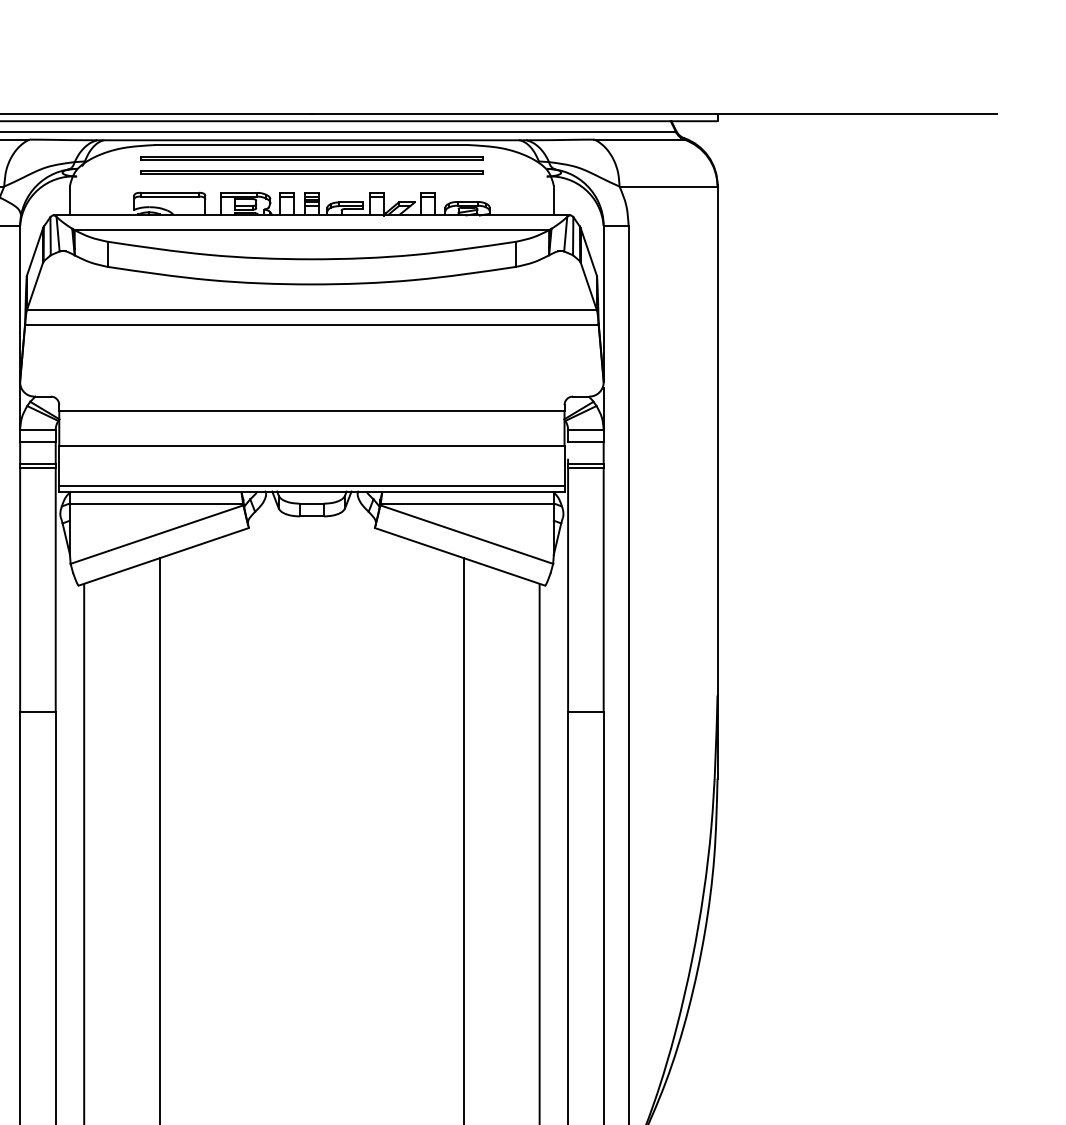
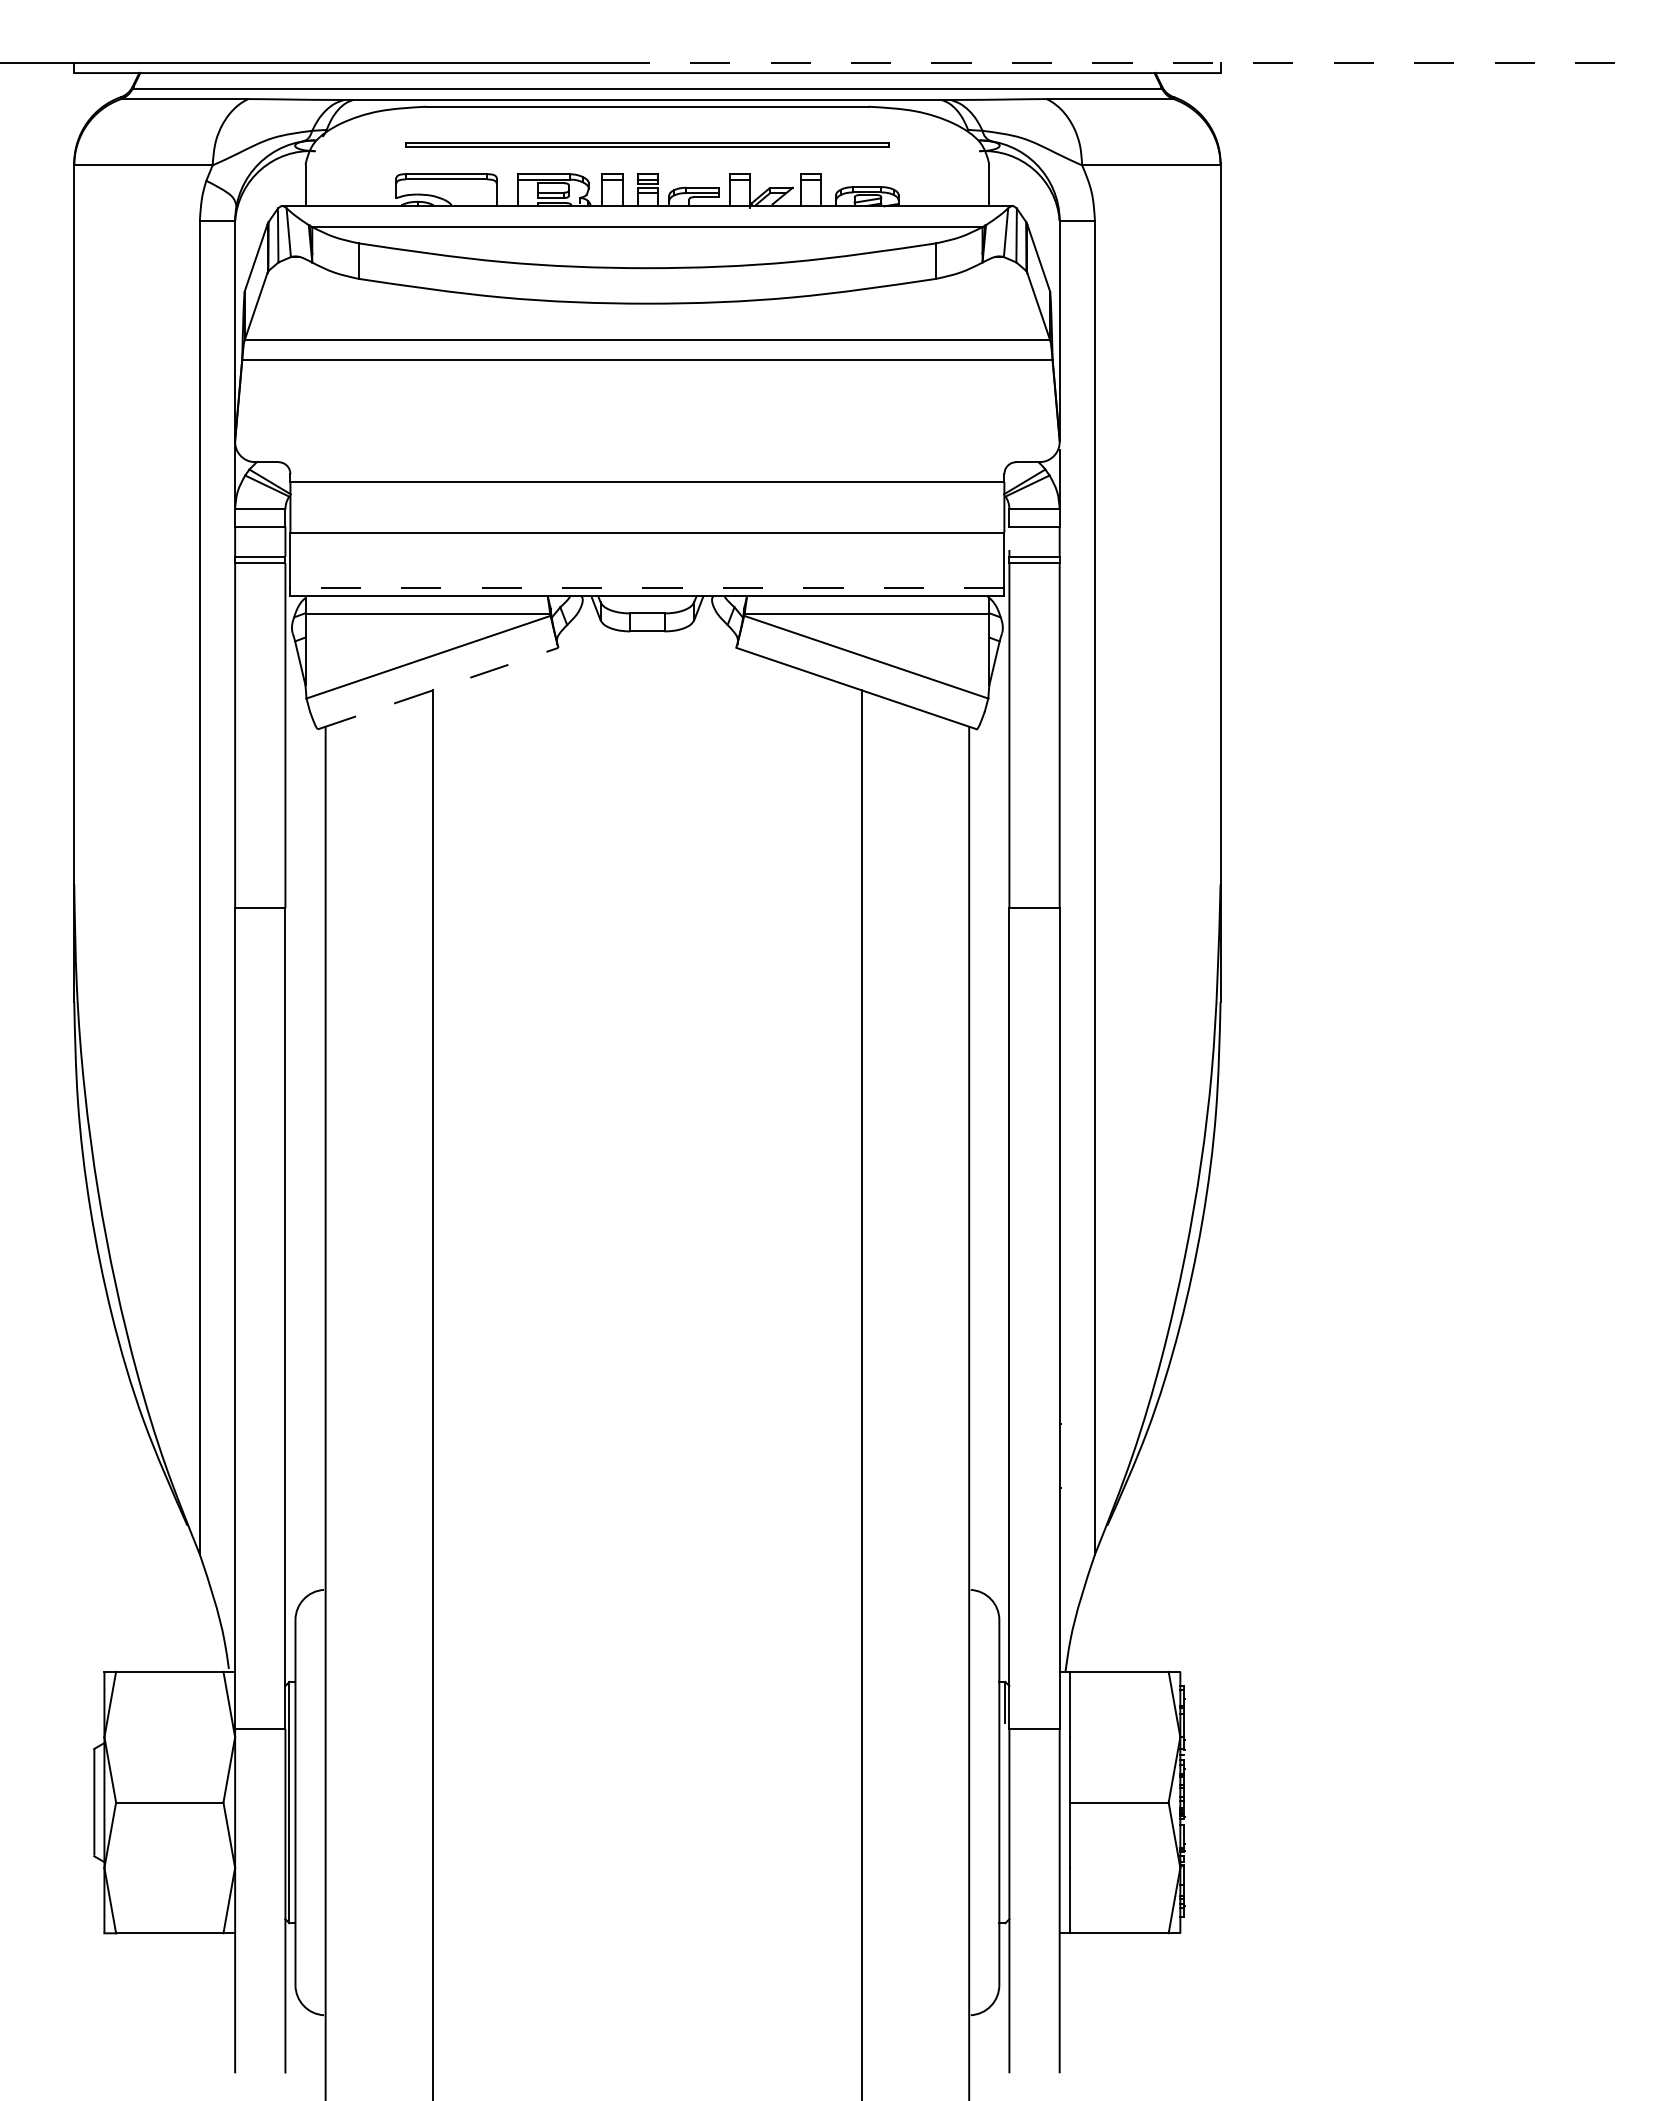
line: (654, 114) -> (1131, 63), solid -> dashed
part: (311, 158) -> (647, 125), removed
line: (311, 485) -> (647, 587), solid -> dashed
line: (164, 556) -> (438, 688), solid -> dashed

